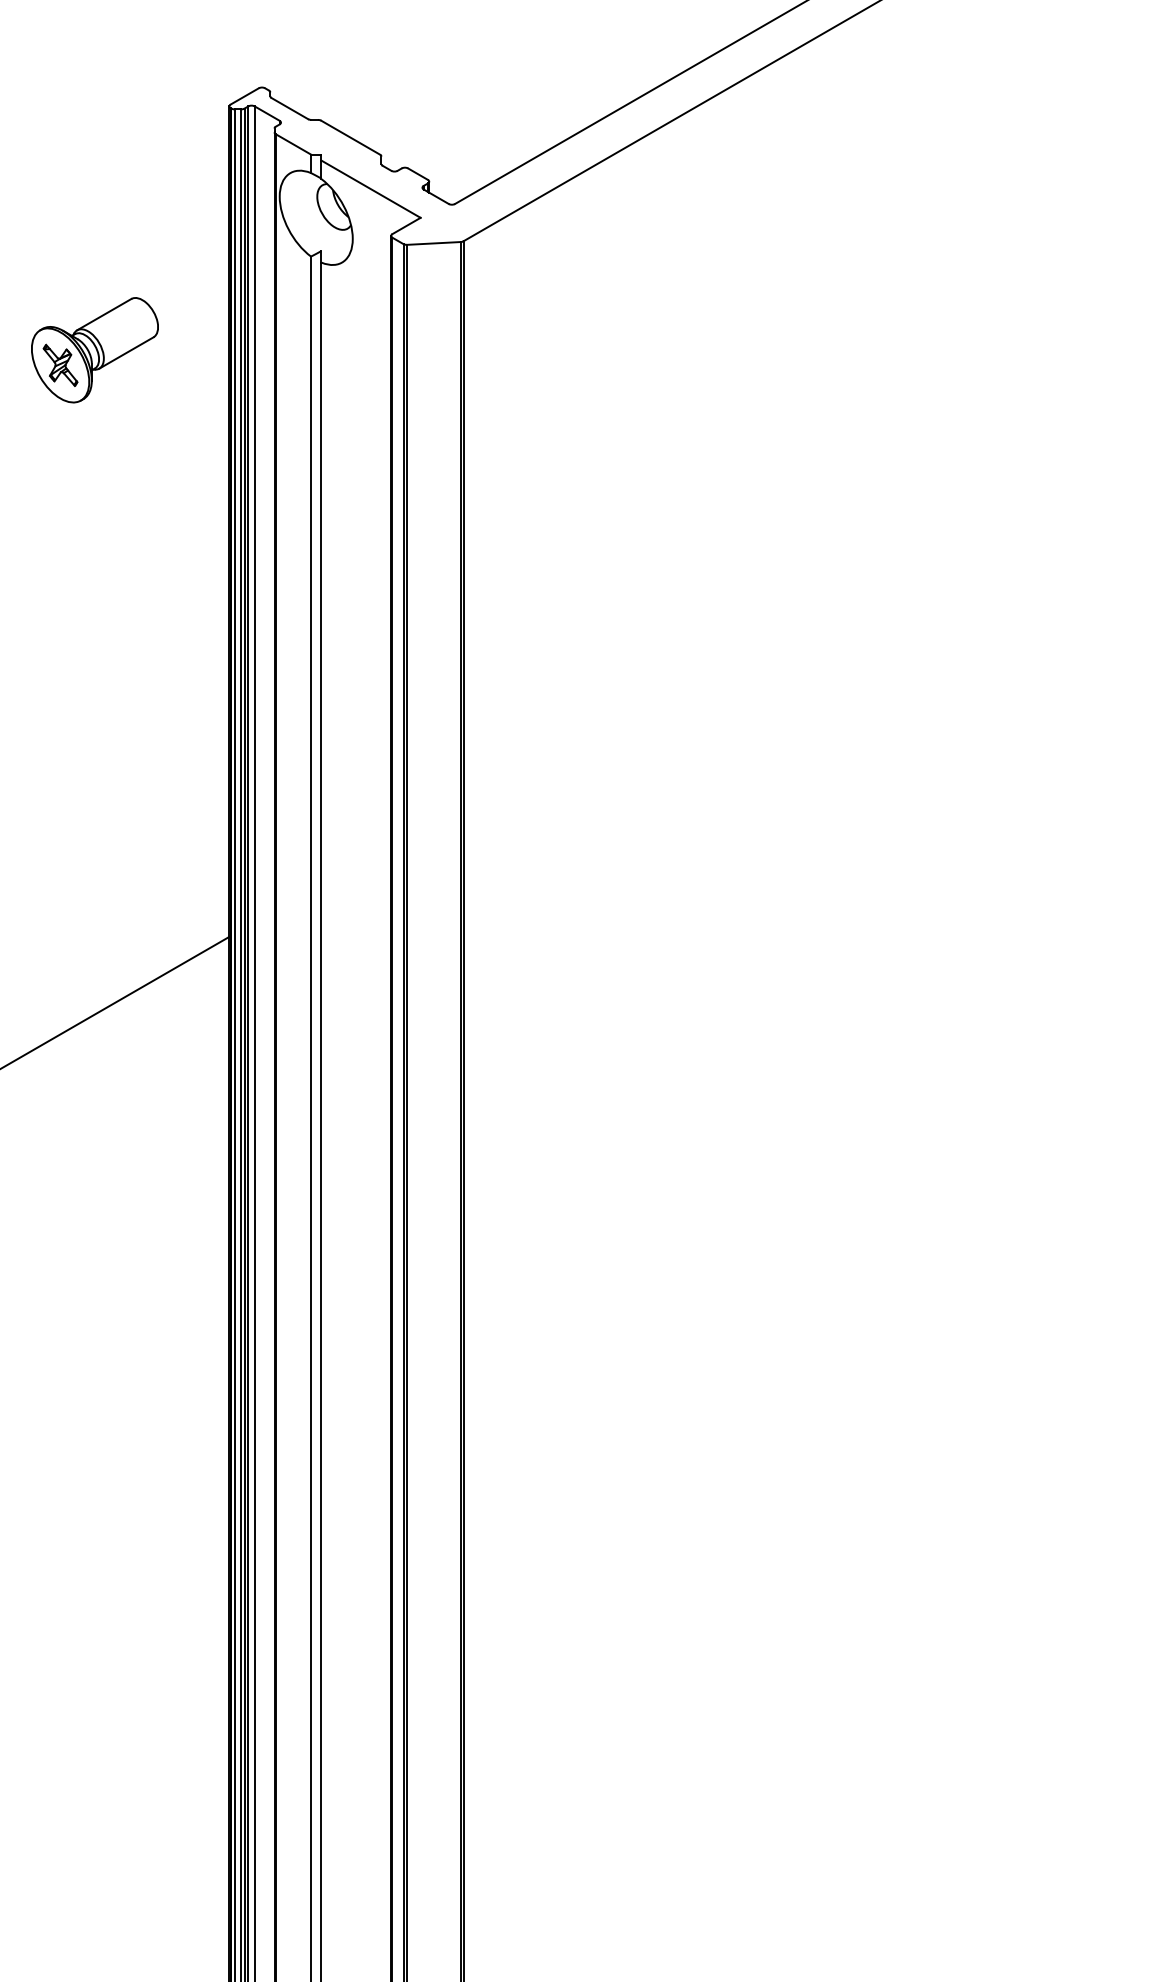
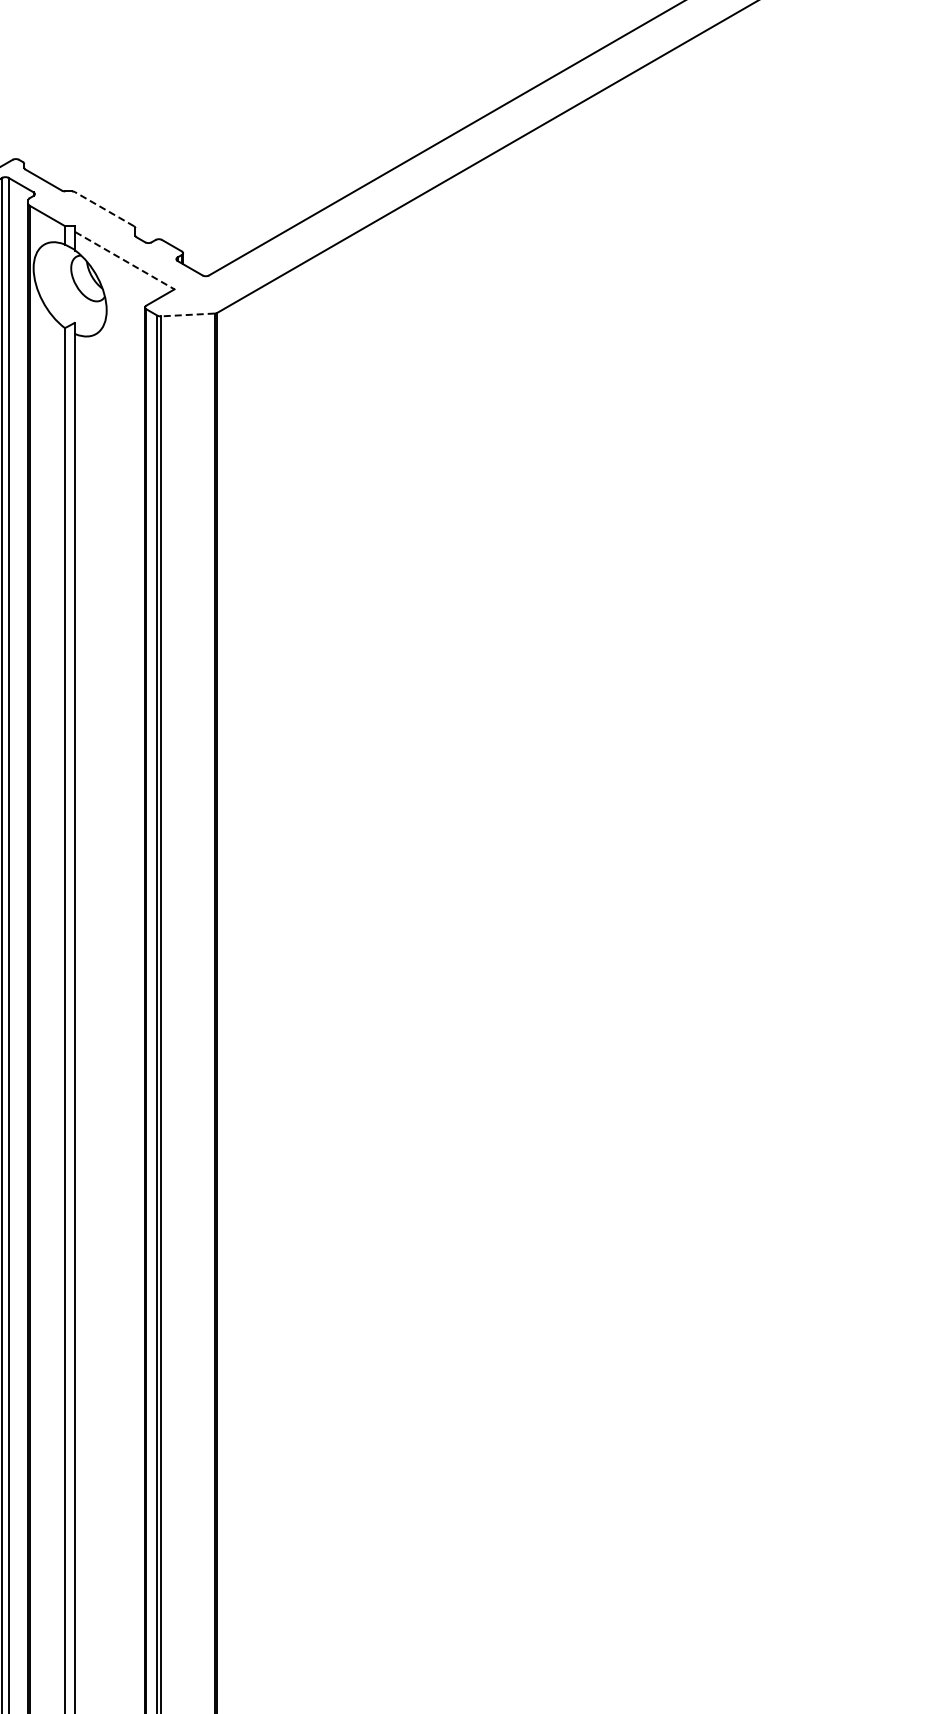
line: (350, 137) -> (104, 209), solid -> dashed
line: (371, 189) -> (125, 261), solid -> dashed
line: (433, 243) -> (187, 315), solid -> dashed

